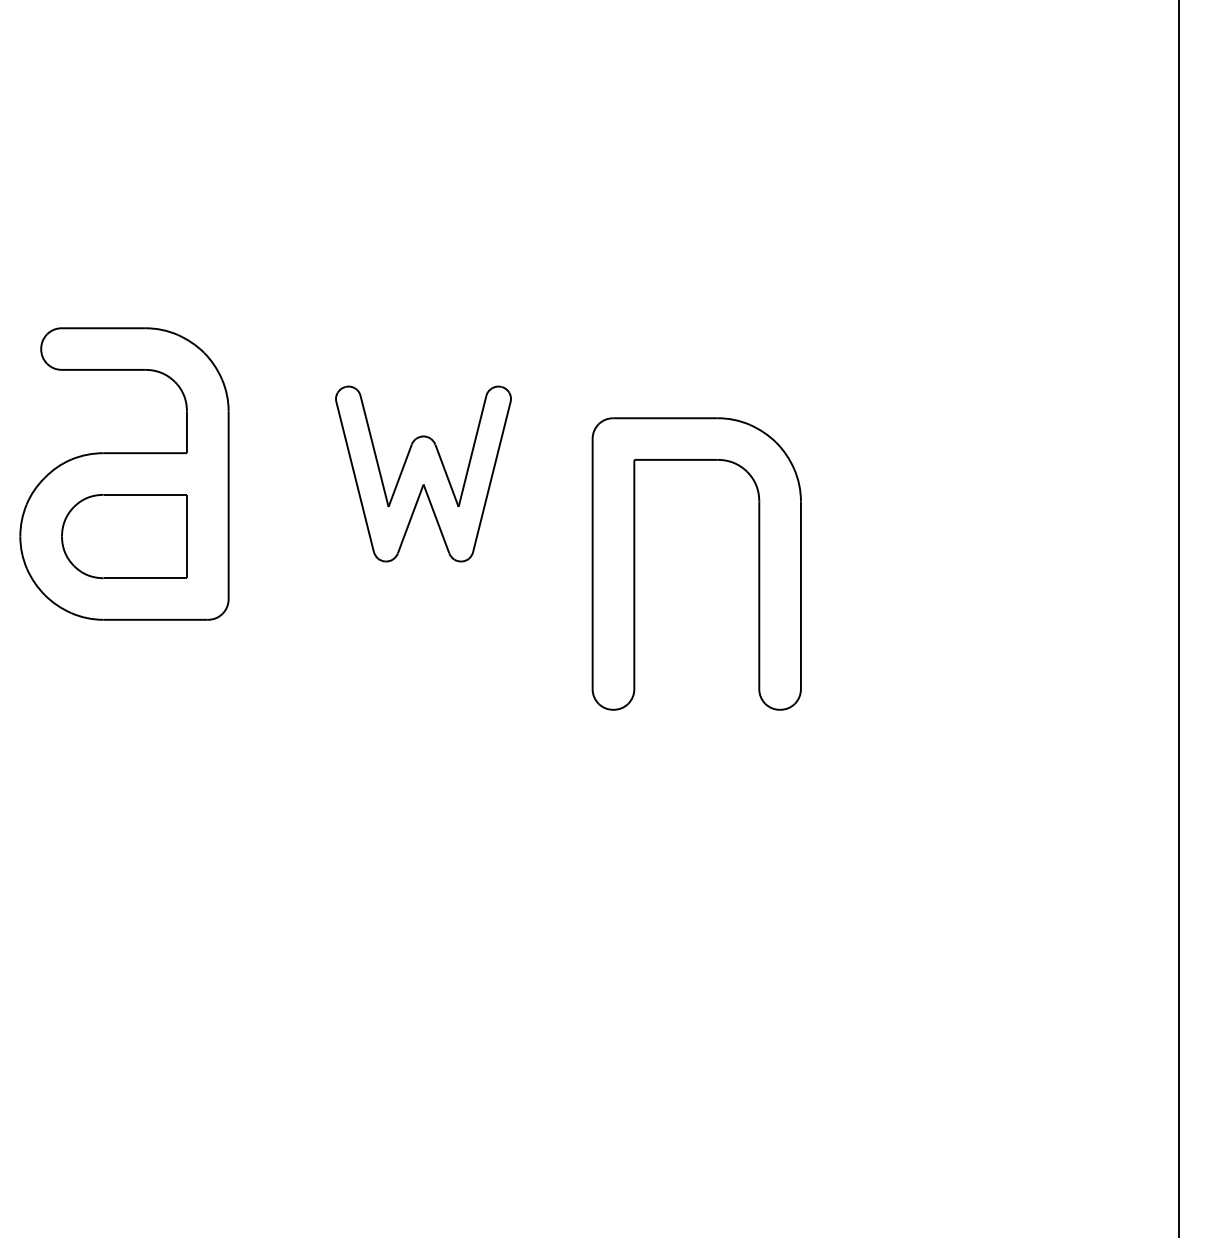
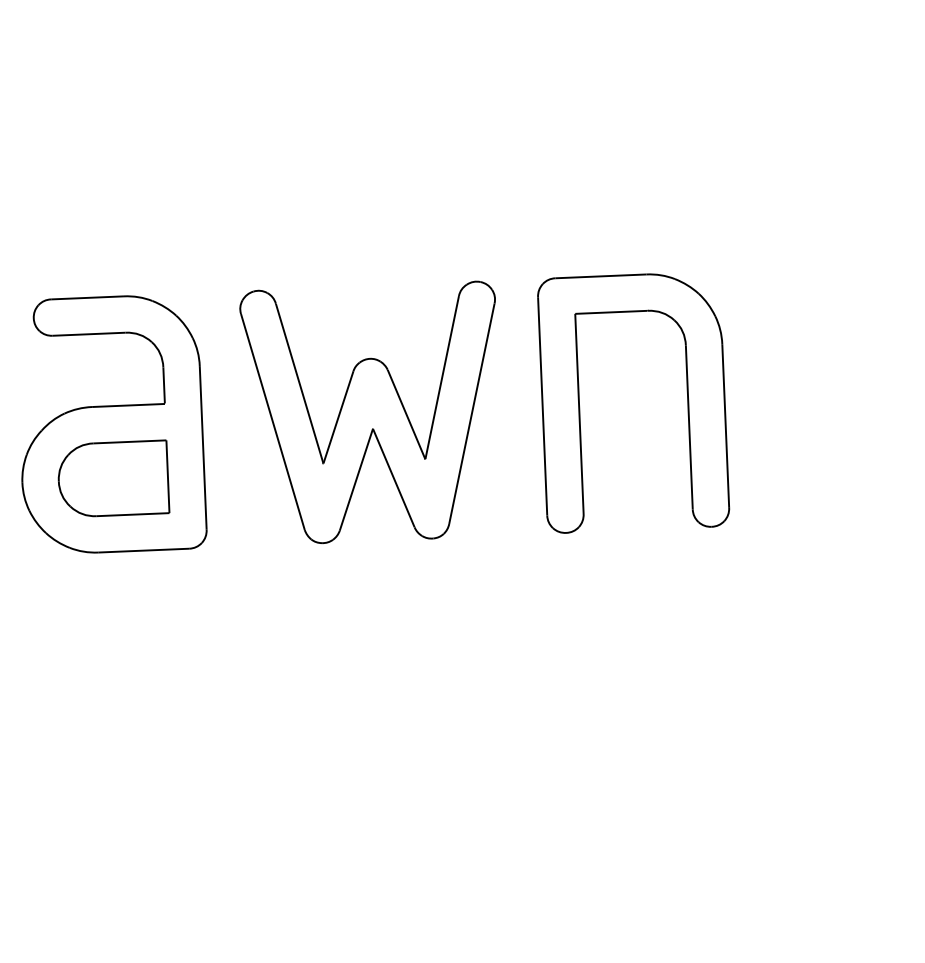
part: (423, 473) -> (372, 413), size x1.67
part: (635, 563) -> (580, 404), moved

